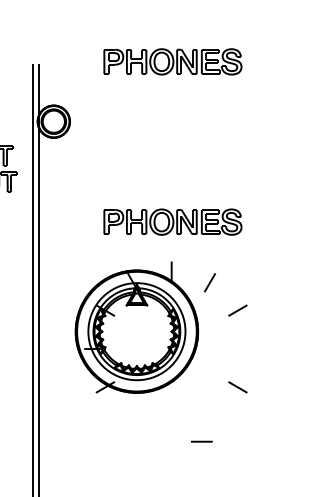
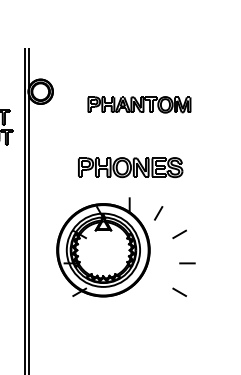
part: (172, 61) -> (130, 46), removed
part: (184, 138) -> (139, 104), added
line: (201, 441) -> (187, 263), moved

